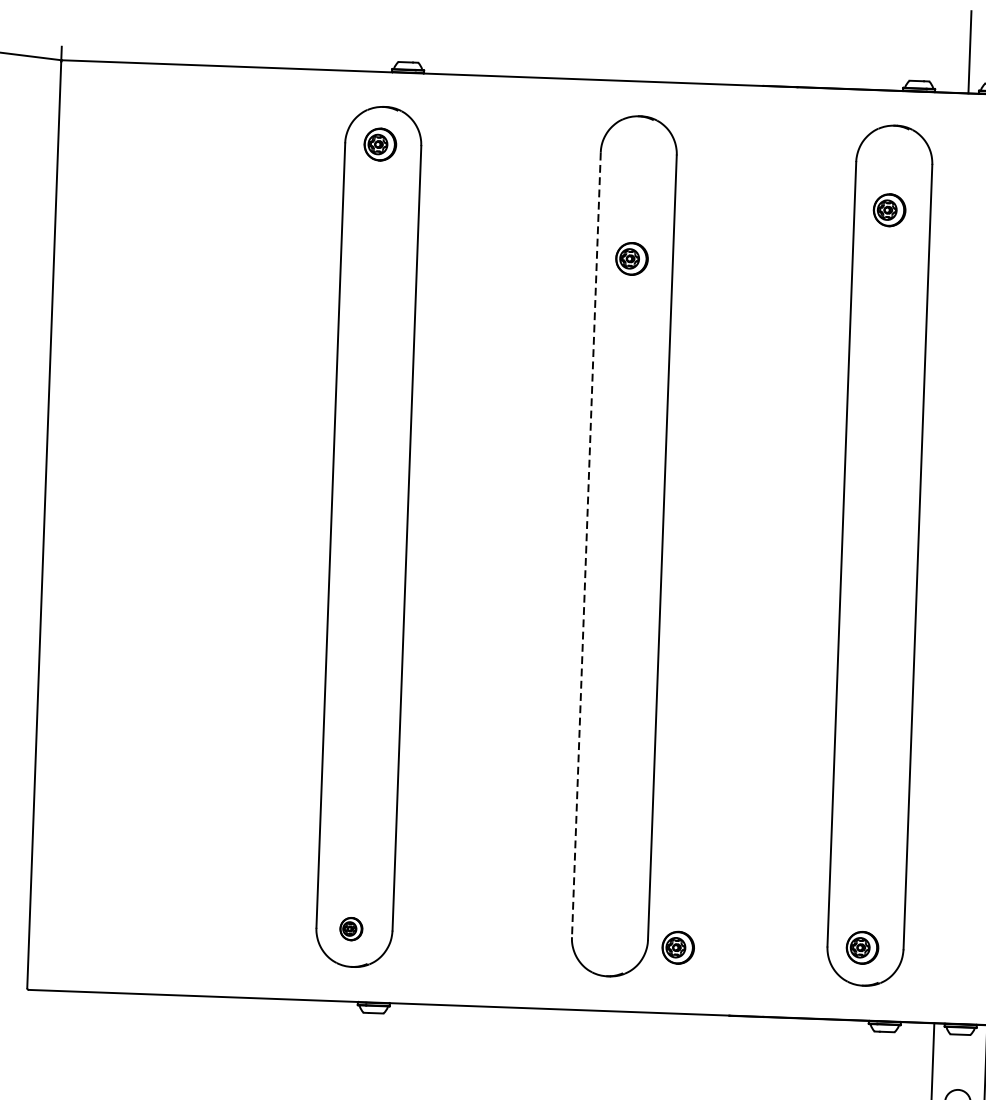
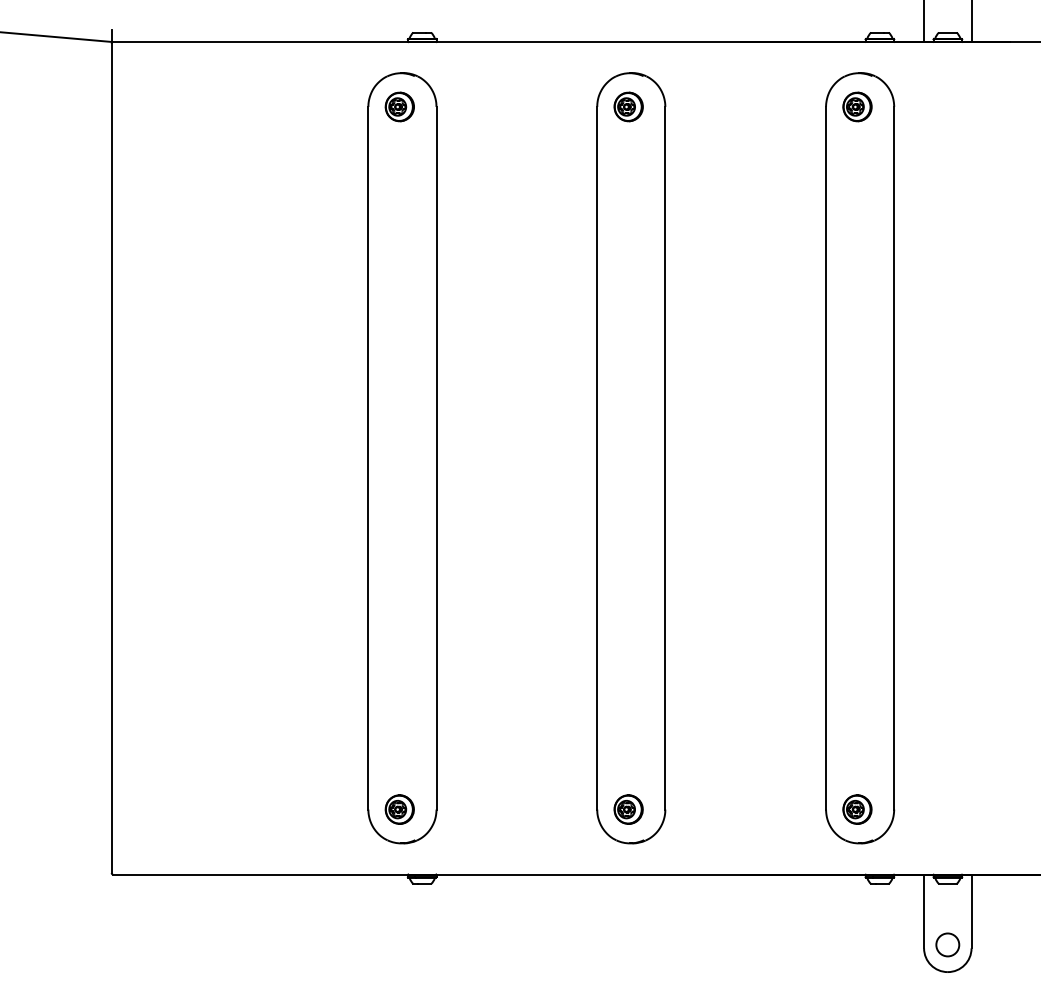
part: (889, 209) -> (857, 106), moved
part: (631, 258) -> (628, 106), moved
line: (586, 545) -> (597, 458), dashed -> solid
part: (351, 929) -> (399, 809), size x1.43
part: (678, 947) -> (628, 809), moved

